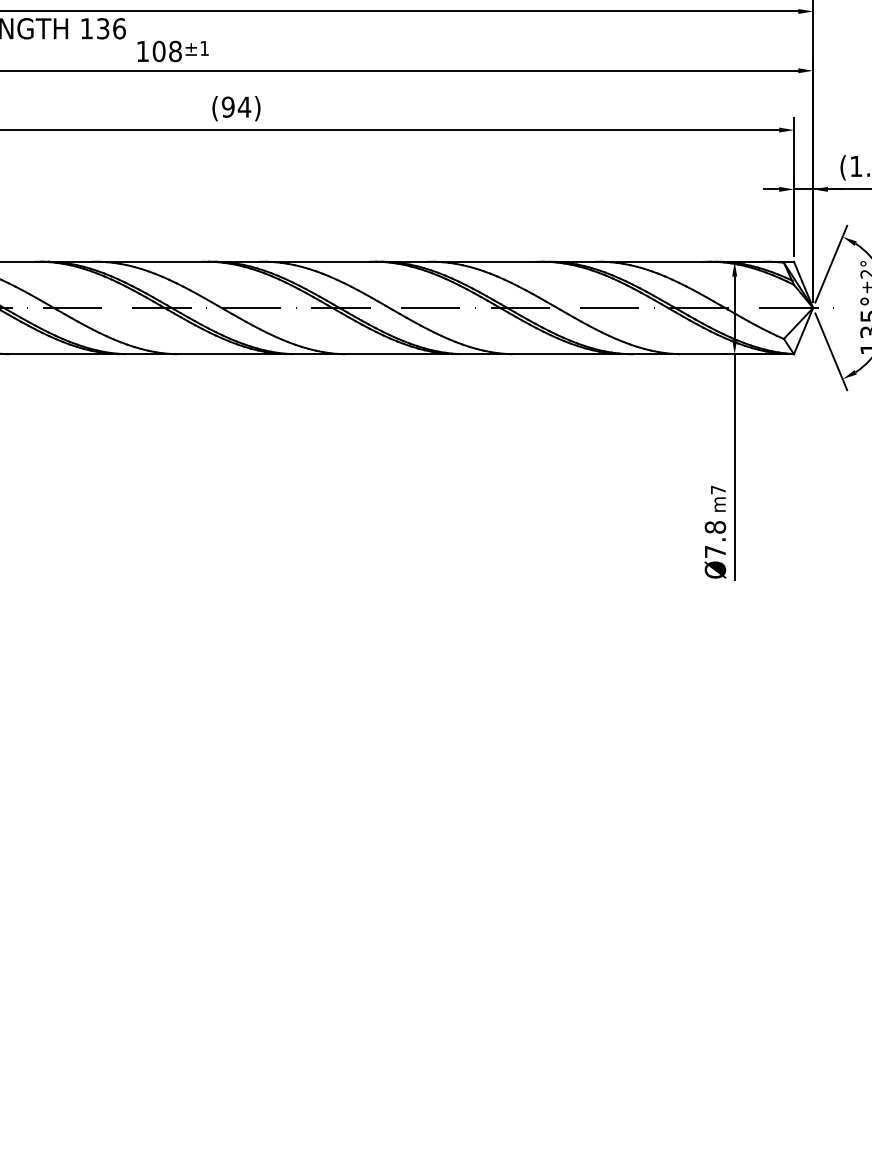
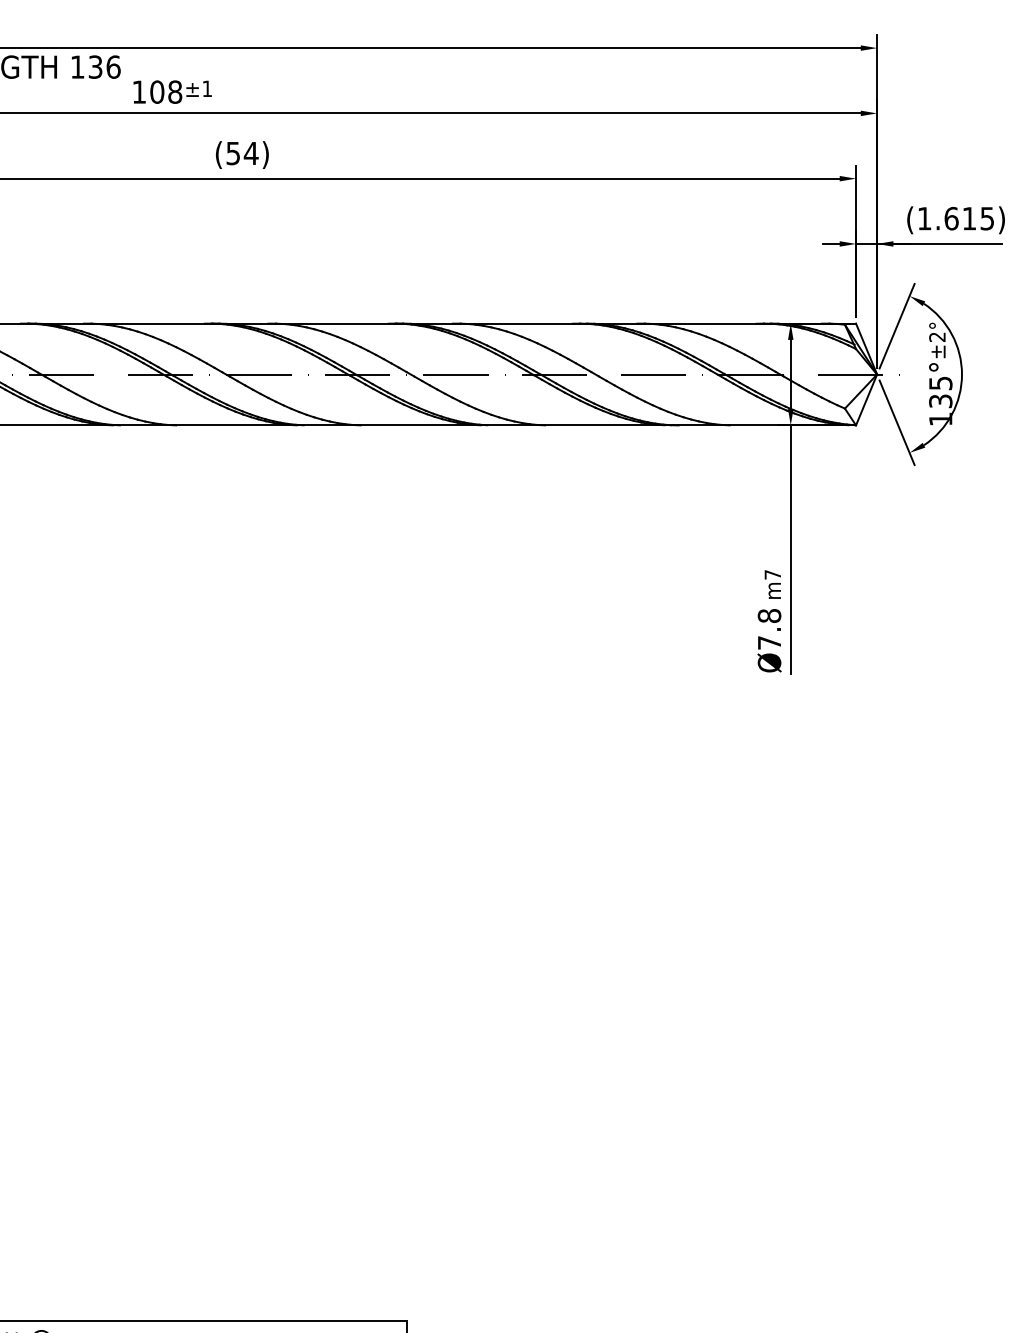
text: (228, 106) -> (233, 152), (94) -> (54)

